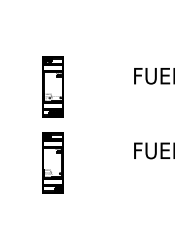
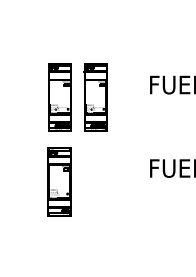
part: (84, 86) -> (94, 96), added

